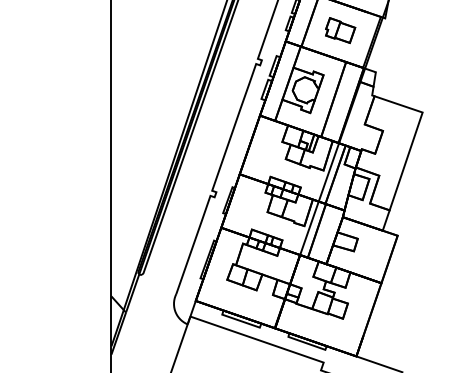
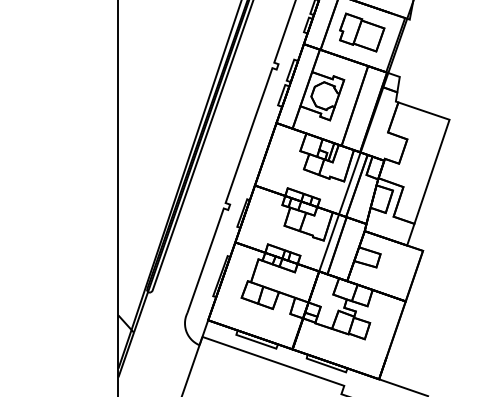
part: (340, 30) -> (362, 32), size x1.43

